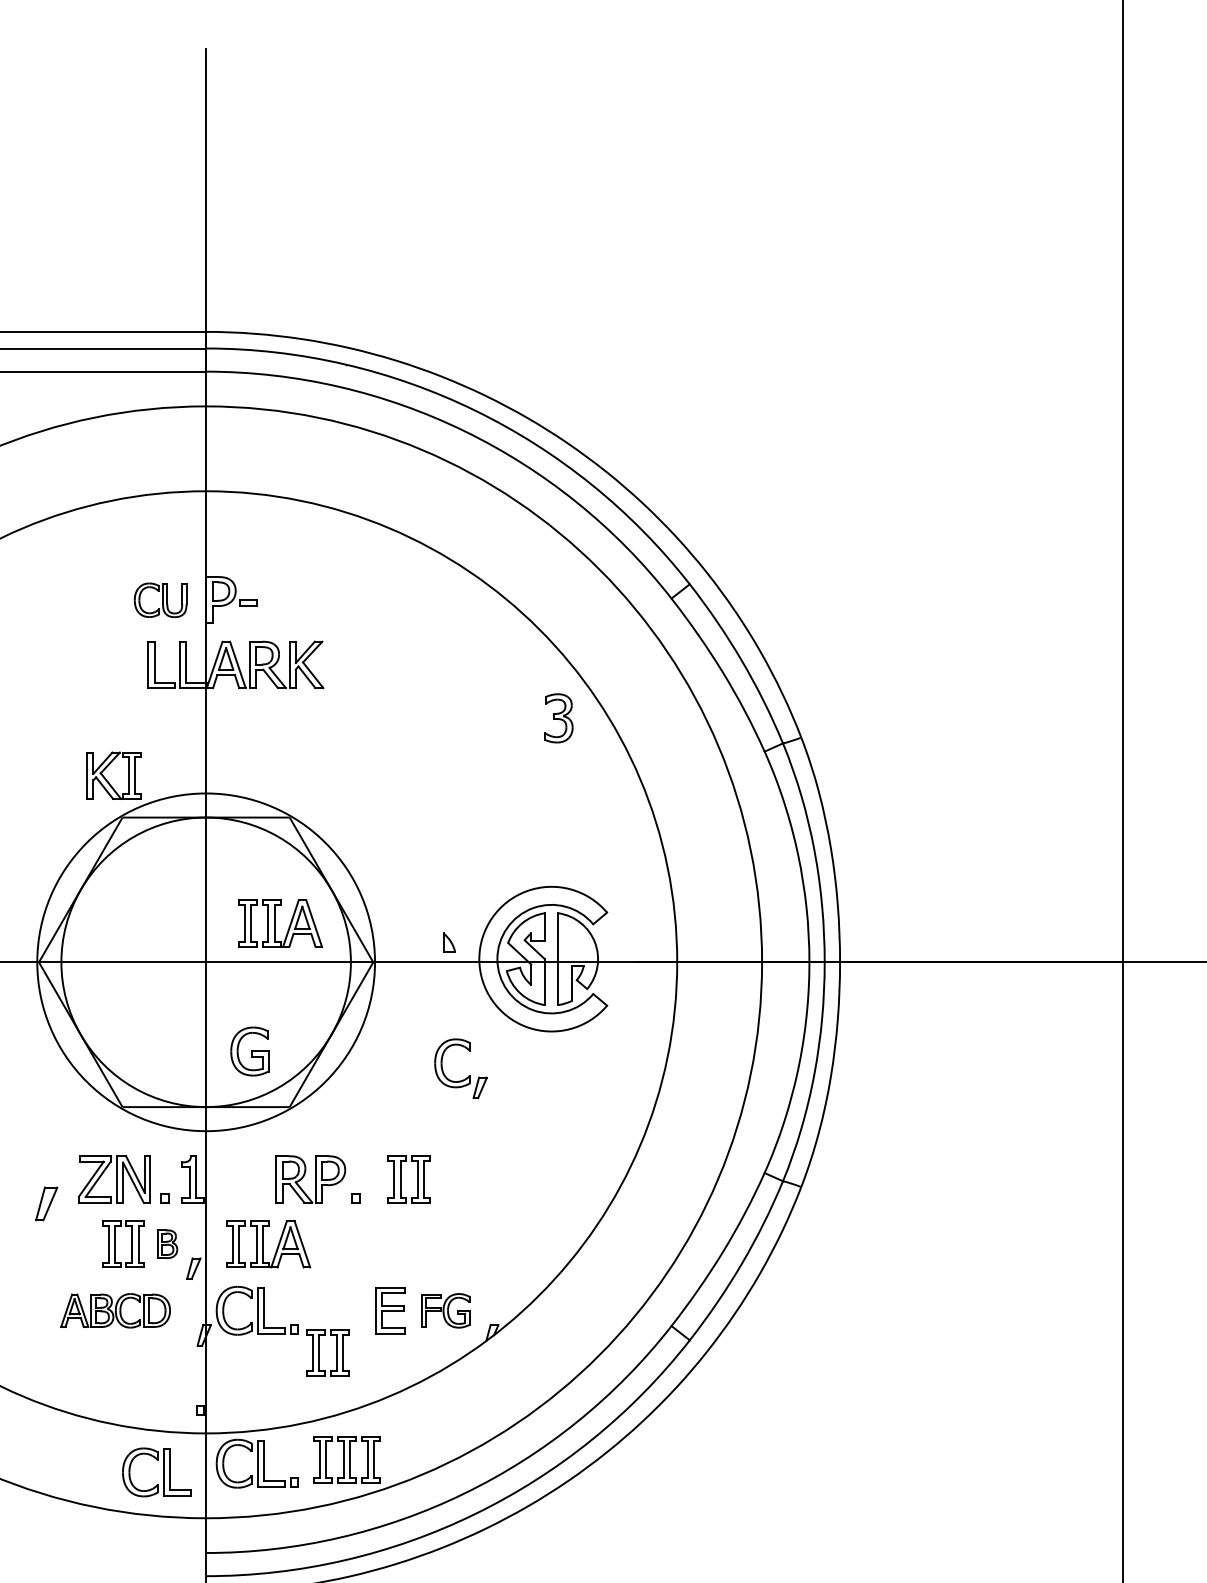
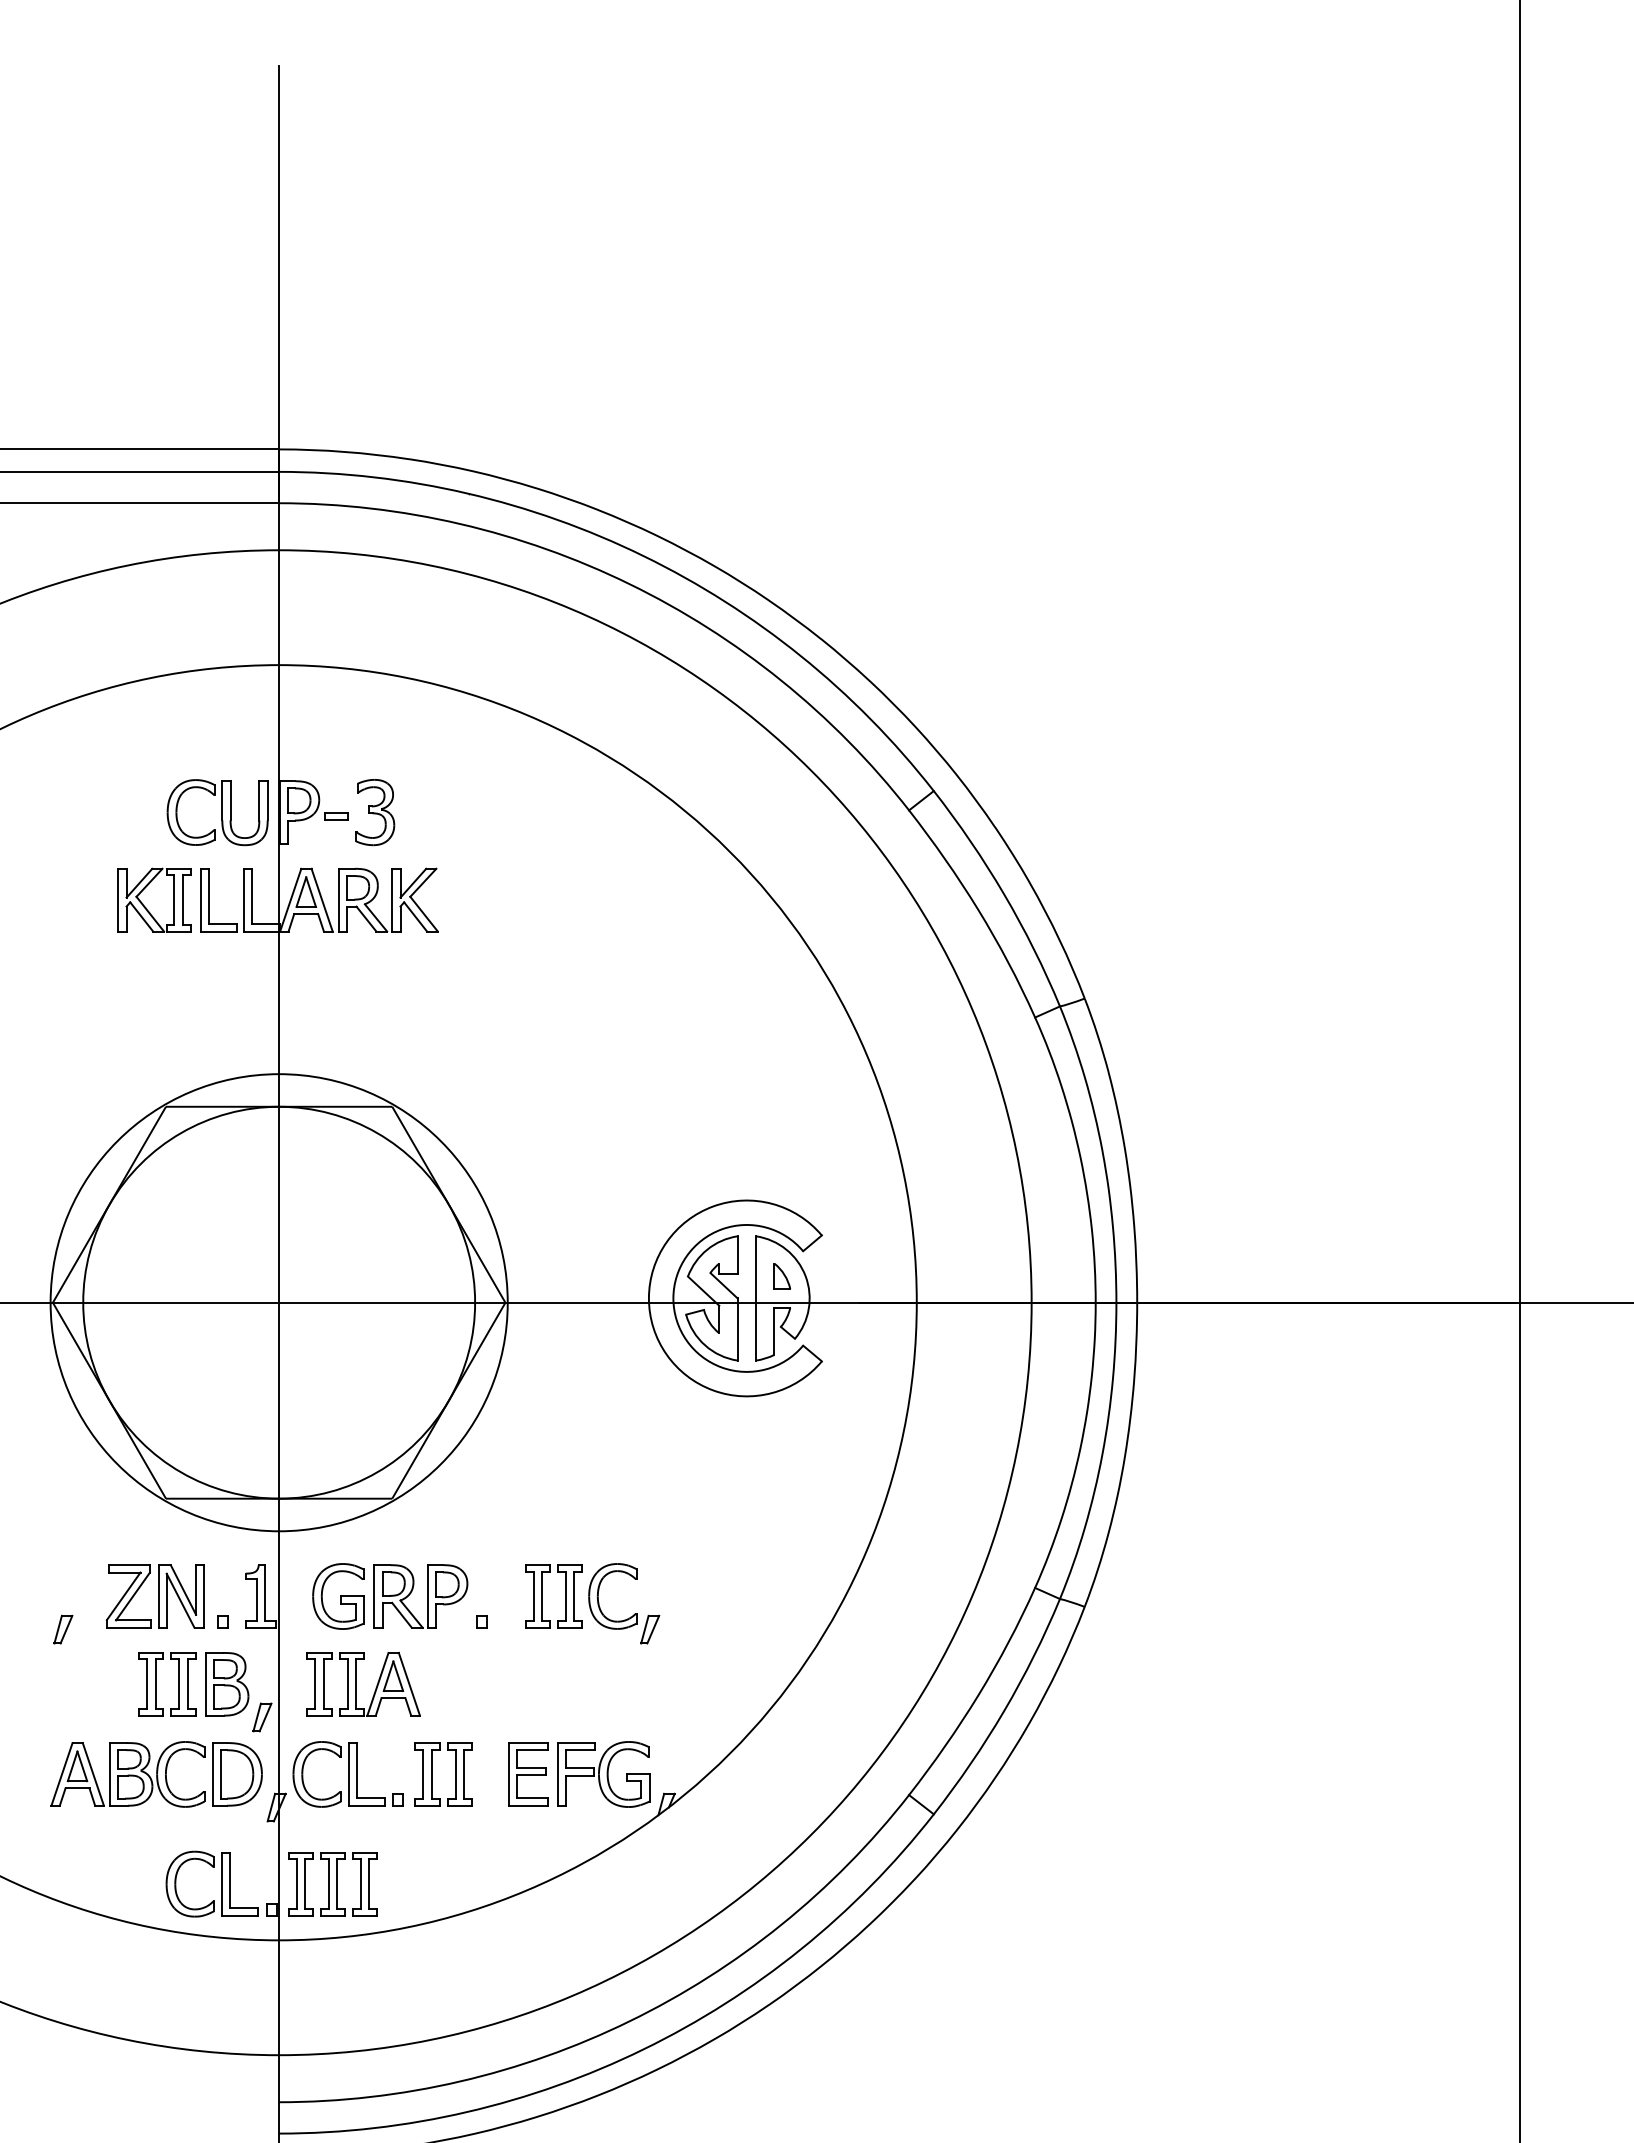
part: (160, 600) -> (217, 812), size x1.43
part: (558, 718) -> (375, 812), moved
part: (108, 781) -> (146, 907), moved
part: (275, 923) -> (372, 1250), removed
part: (449, 942) -> (782, 1276), moved
part: (249, 1051) -> (338, 1596), moved
part: (468, 1075) -> (634, 1613), moved
part: (46, 1203) -> (63, 1629), size x0.62
part: (167, 1244) -> (227, 1684), size x1.67
part: (115, 1310) -> (156, 1774), size x1.43
part: (445, 1310) -> (603, 1774), size x1.43
part: (319, 1352) -> (432, 1774), moved
part: (346, 1460) -> (332, 1884), moved
part: (256, 1463) -> (347, 1981), removed
part: (163, 1471) -> (221, 1883), moved

